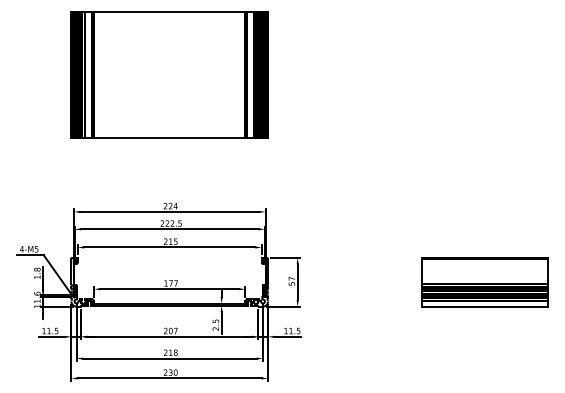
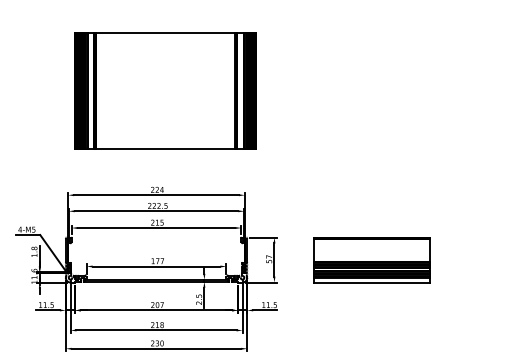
part: (169, 74) -> (165, 90), moved
part: (484, 282) -> (371, 260), moved

